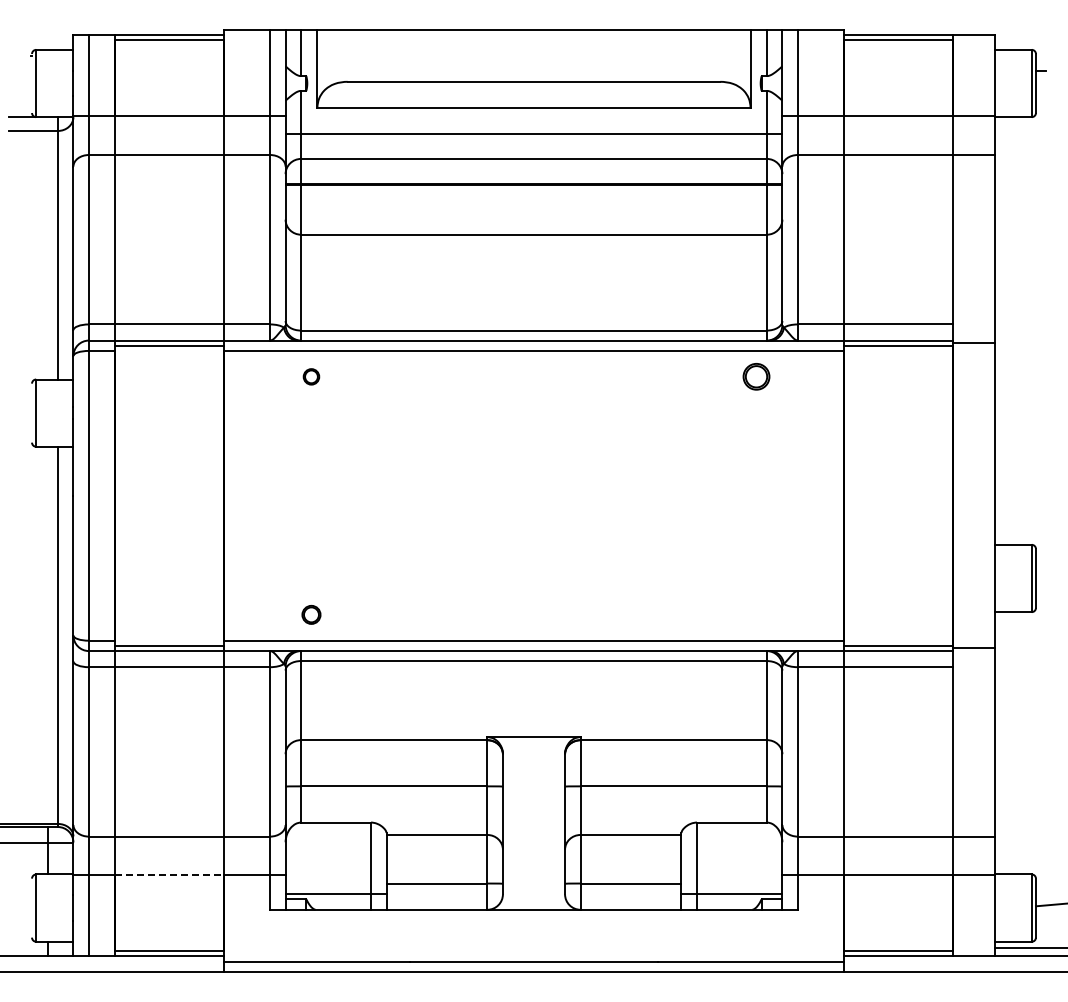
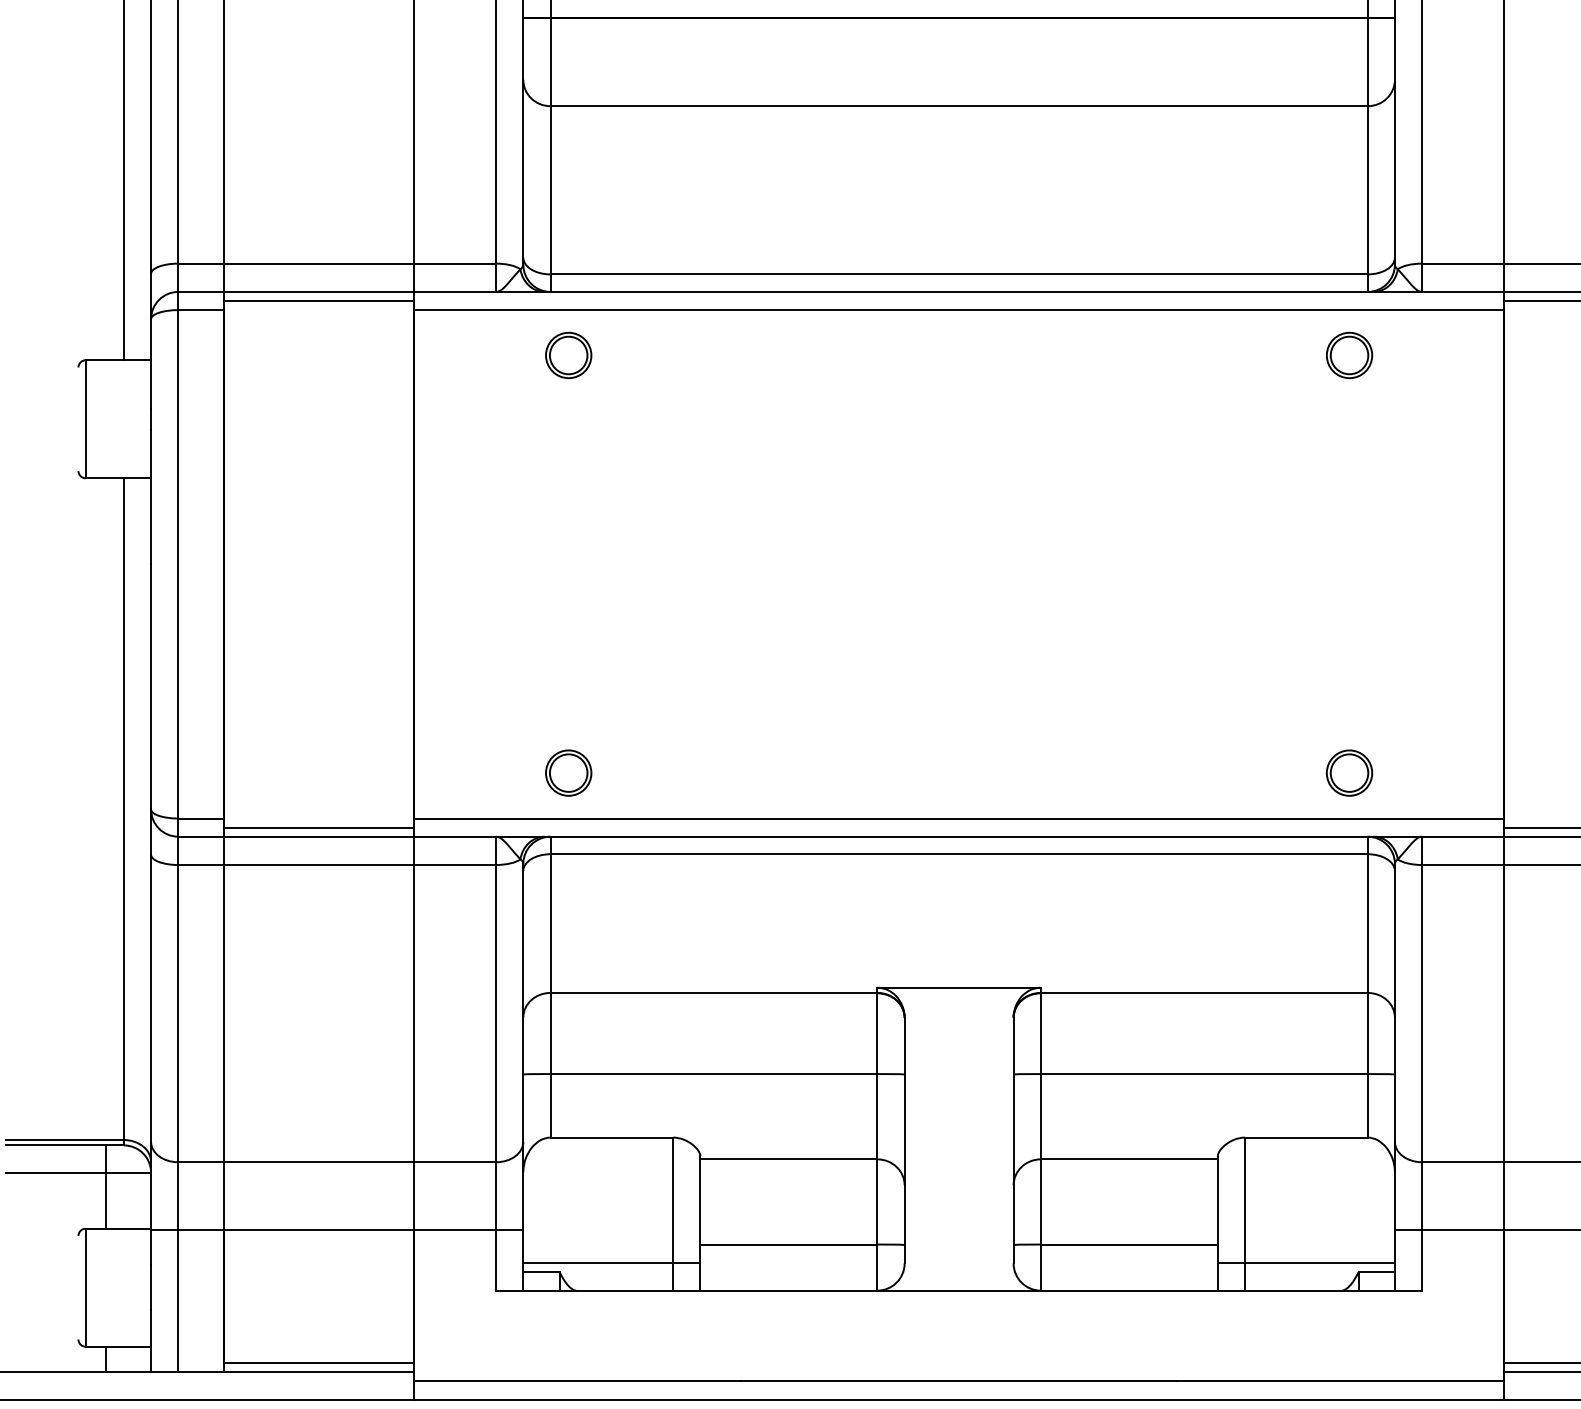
part: (311, 376) -> (568, 354), size x1.67
part: (311, 614) -> (568, 772), size x1.43
part: (756, 614) -> (1349, 772), added
line: (169, 875) -> (319, 1230), dashed -> solid

